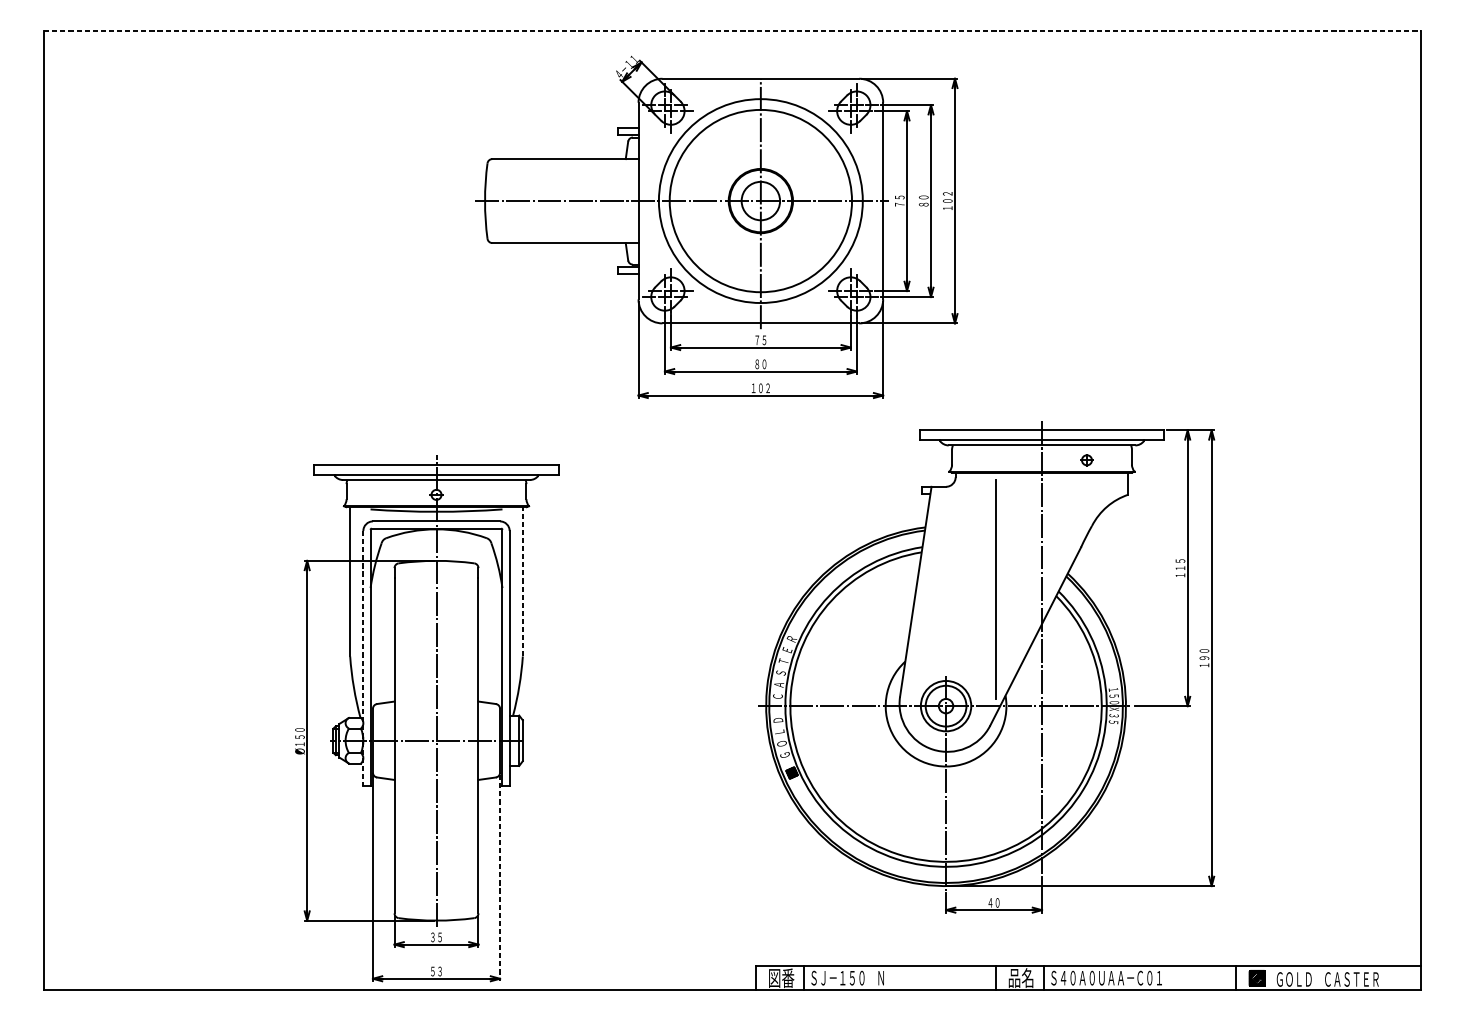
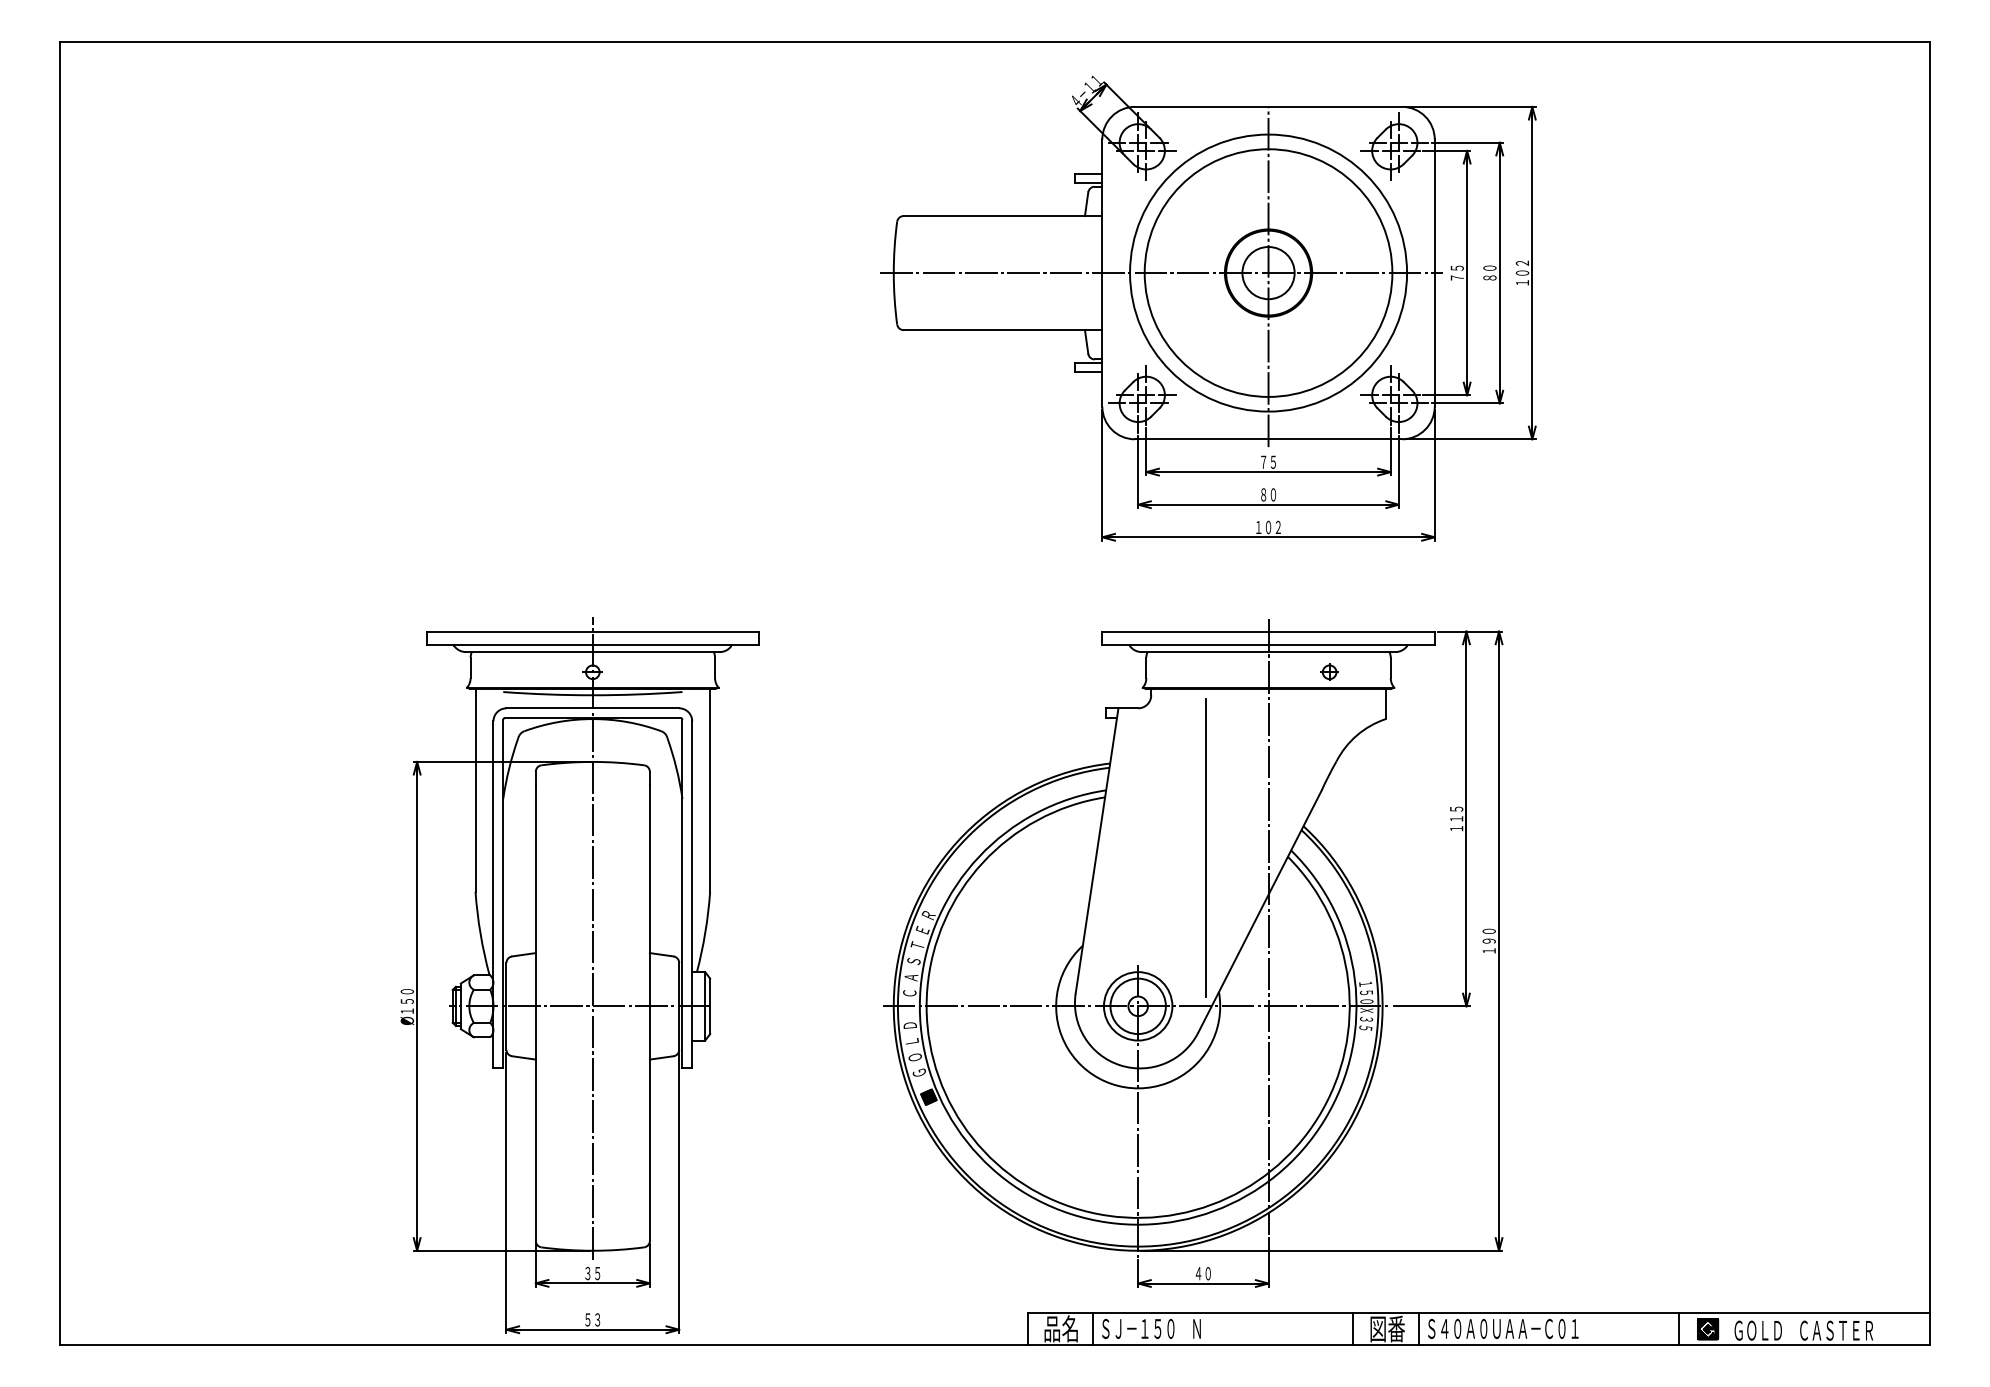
line: (732, 30) -> (995, 41), dashed -> solid
part: (716, 227) -> (1208, 308), moved
line: (523, 581) -> (710, 789), dashed -> solid
line: (363, 658) -> (493, 894), dashed -> solid
part: (986, 667) -> (1193, 953), moved
line: (500, 878) -> (679, 1193), dashed -> solid
text: (781, 977) -> (1061, 1328), 図番 -> 品名
text: (1021, 977) -> (1387, 1328), 品名 -> 図番

